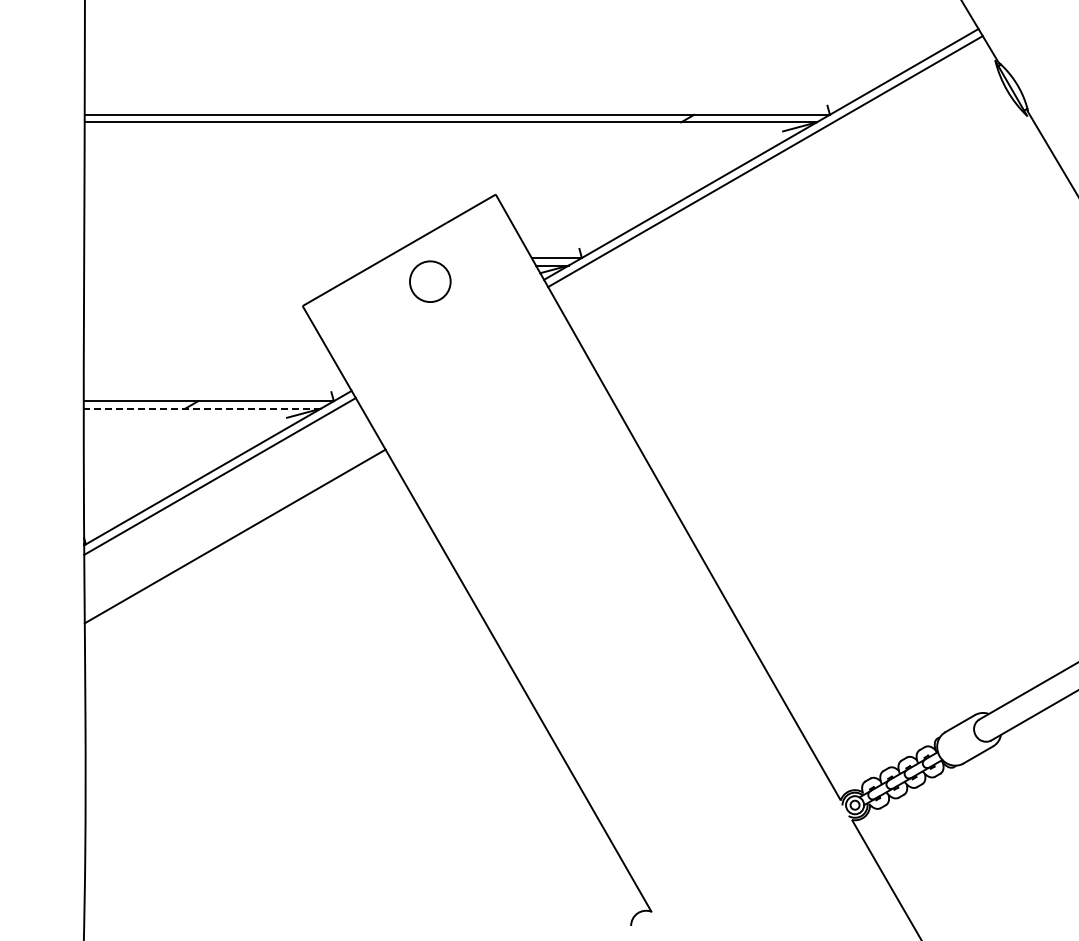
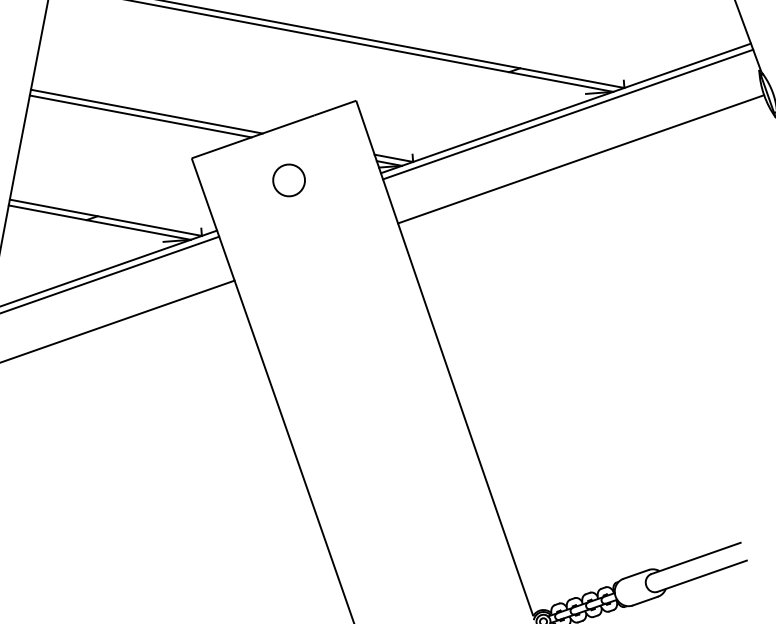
line: (792, 214) -> (581, 159), added
line: (234, 258) -> (146, 111), added
line: (228, 265) -> (140, 116), added
circle: (430, 281) -> (289, 180), moved
line: (202, 408) -> (99, 222), dashed -> solid

